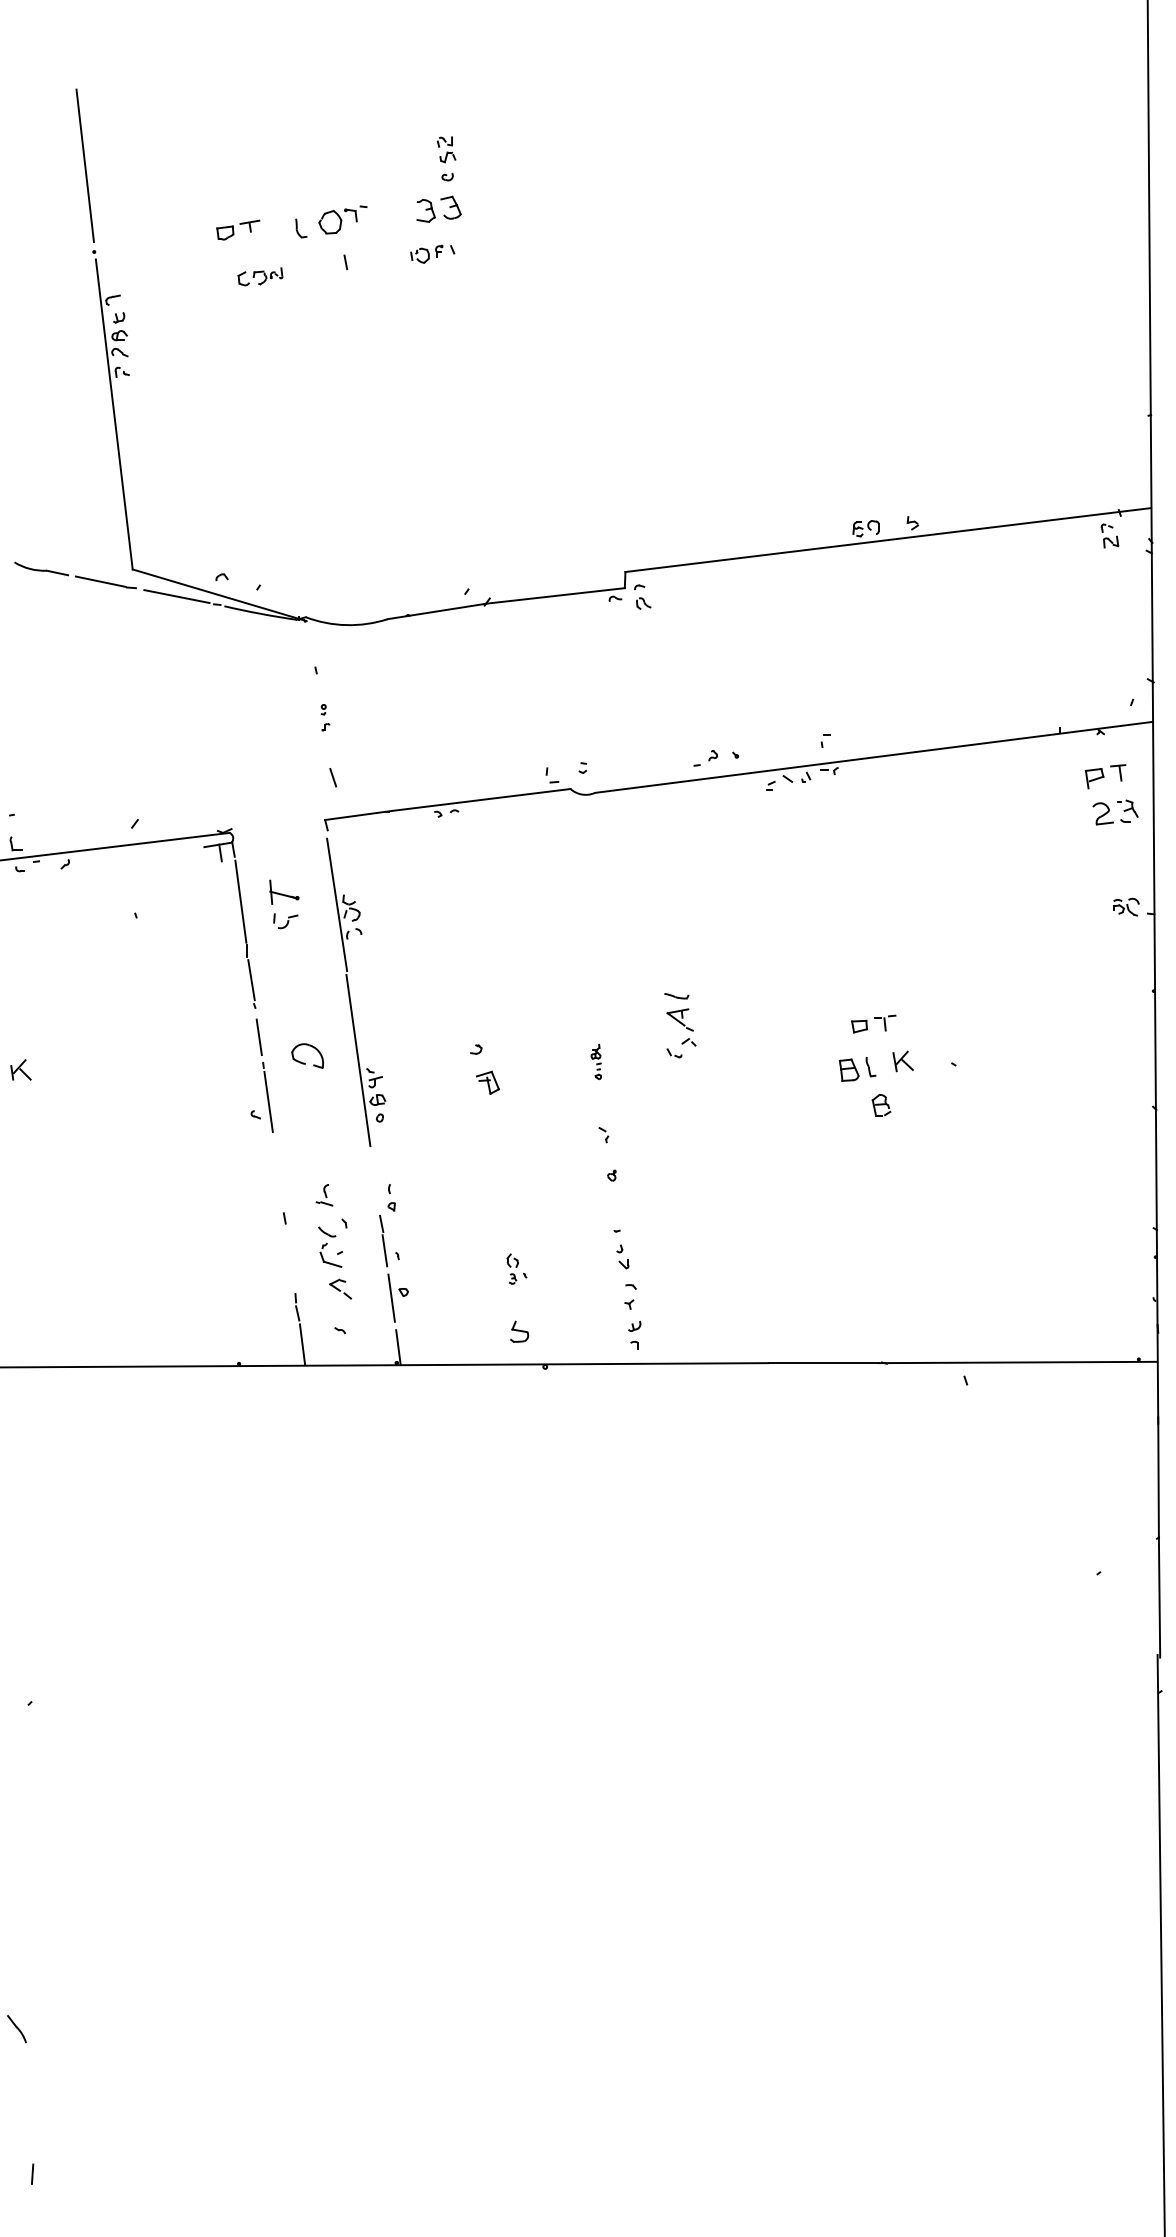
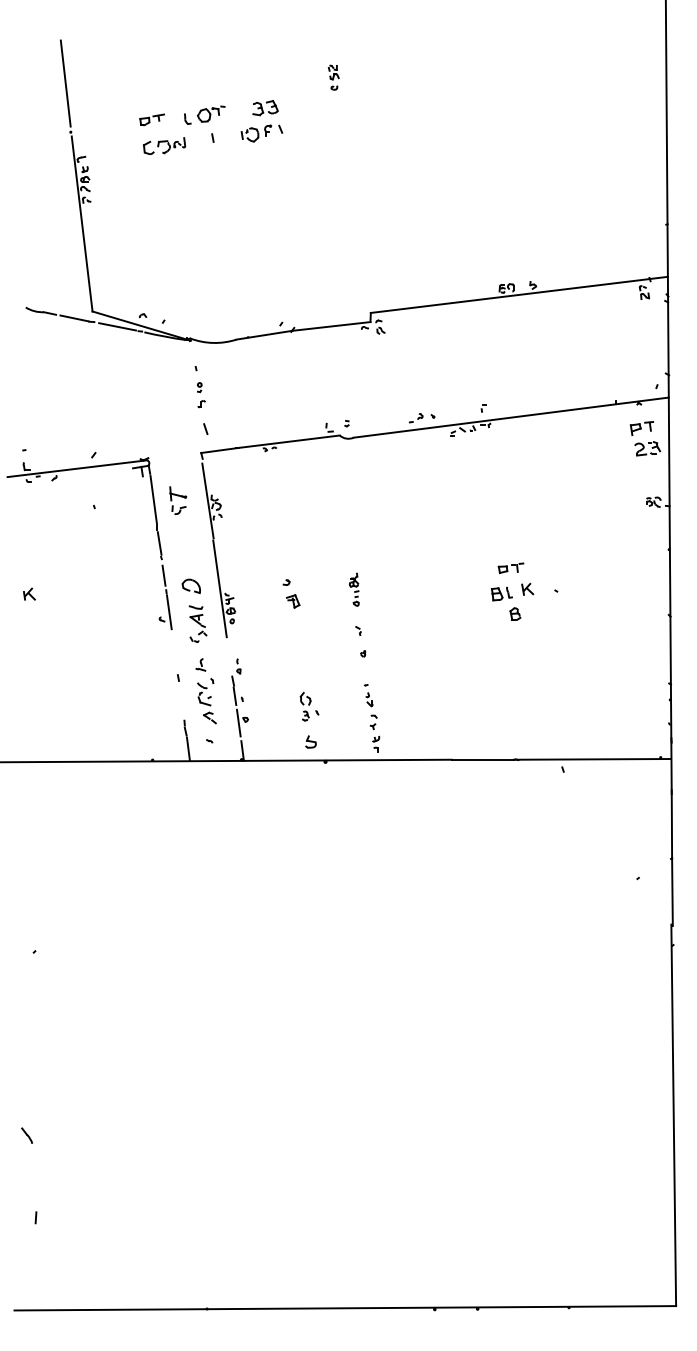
part: (446, 158) -> (333, 77), moved
part: (431, 254) -> (261, 133), size x1.67
part: (260, 277) -> (164, 146), size x1.67
part: (325, 718) -> (201, 395), size x1.67
part: (679, 1024) -> (197, 623), moved
part: (596, 1061) -> (354, 589), size x1.67
part: (516, 1268) -> (309, 706), size x1.67

